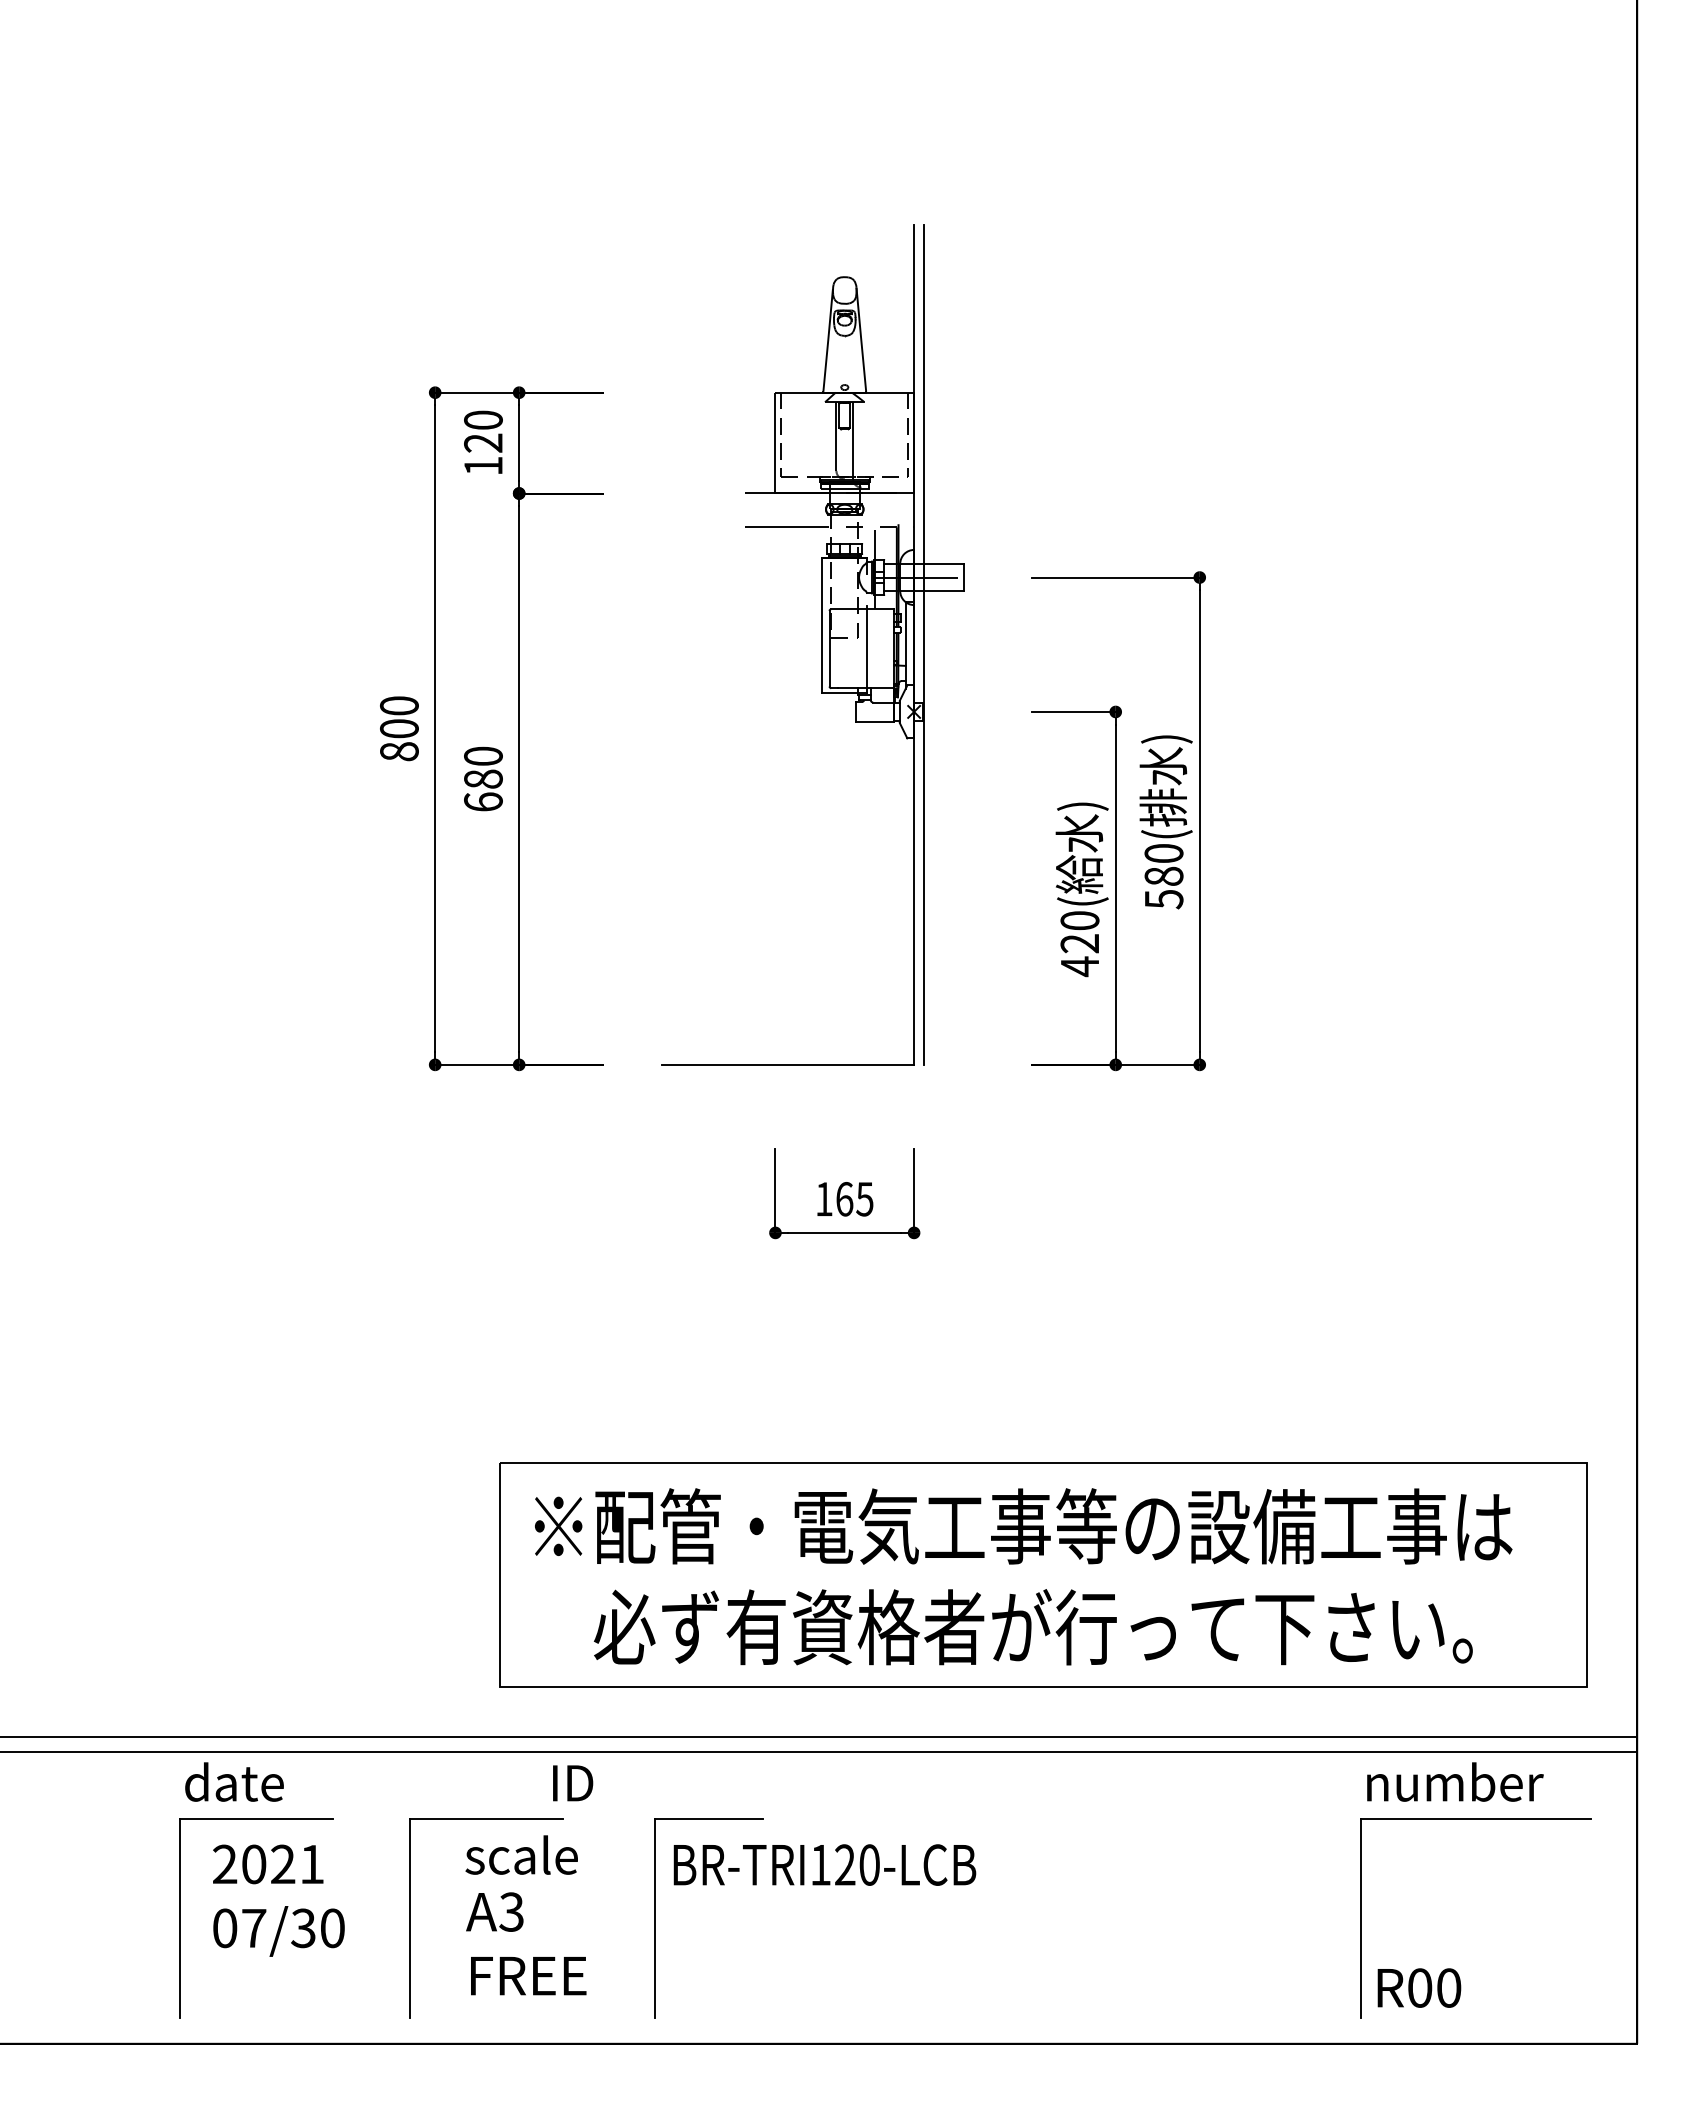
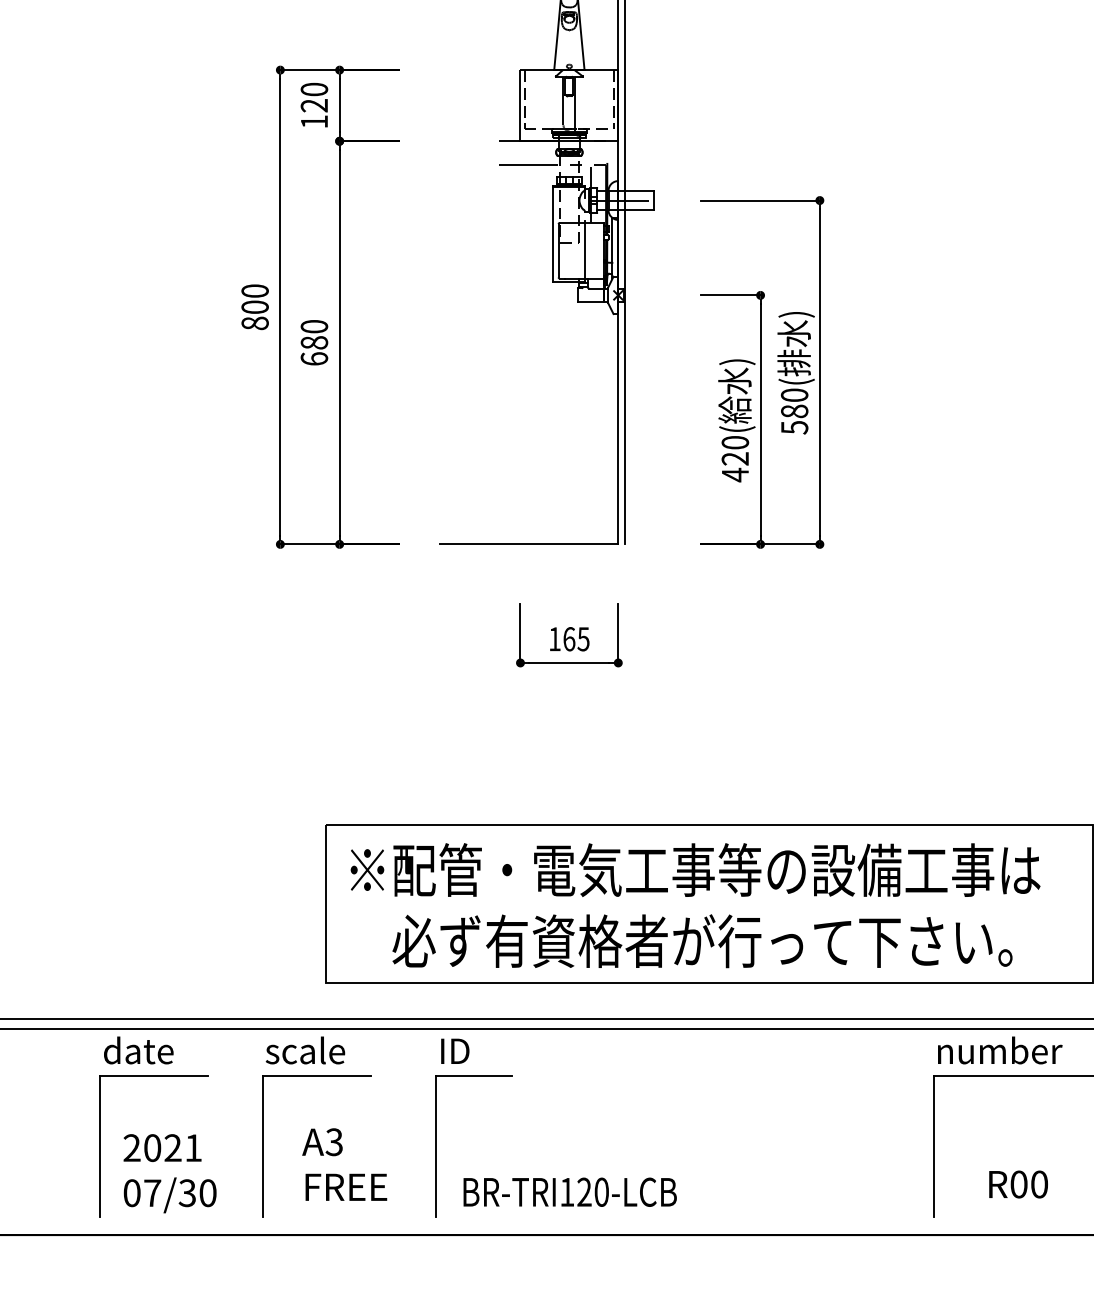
text: (573, 1783) -> (455, 1051), moved
text: (521, 1854) -> (305, 1050), moved
text: (824, 1864) -> (569, 1191), moved
text: (278, 1900) -> (169, 1173), moved
text: (1419, 1987) -> (1018, 1184), moved

